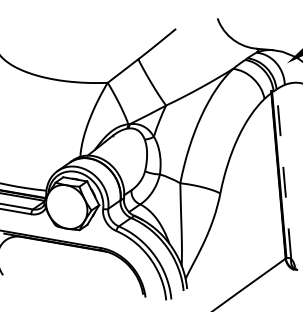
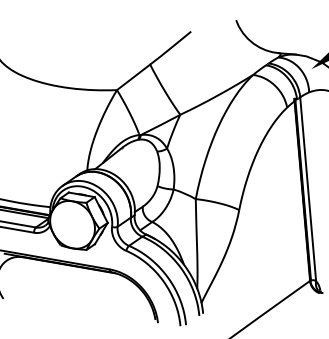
line: (284, 173) -> (308, 188), dashed -> solid

